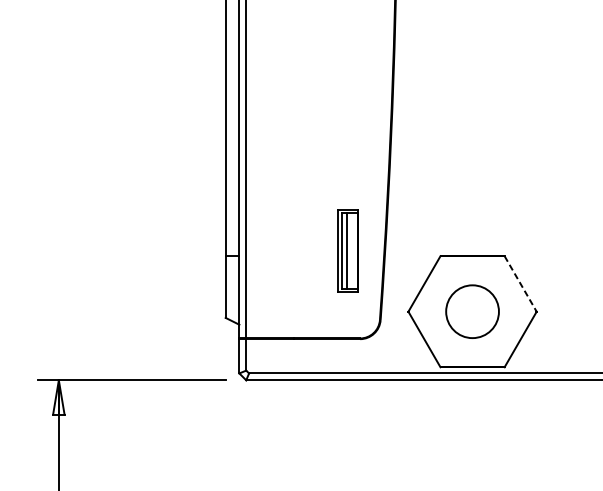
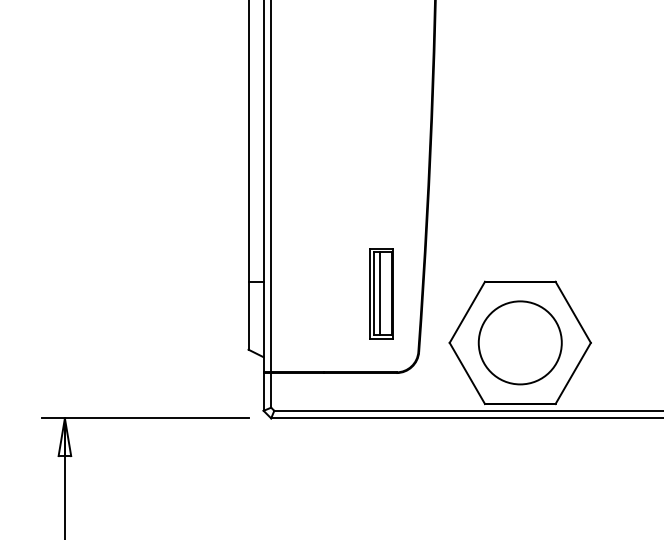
part: (348, 250) -> (381, 293), moved
line: (520, 284) -> (573, 312), dashed -> solid
circle: (471, 311) -> (519, 342), size x1.43

